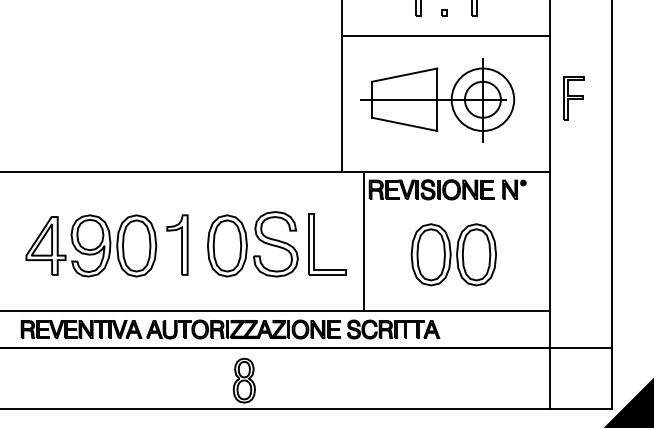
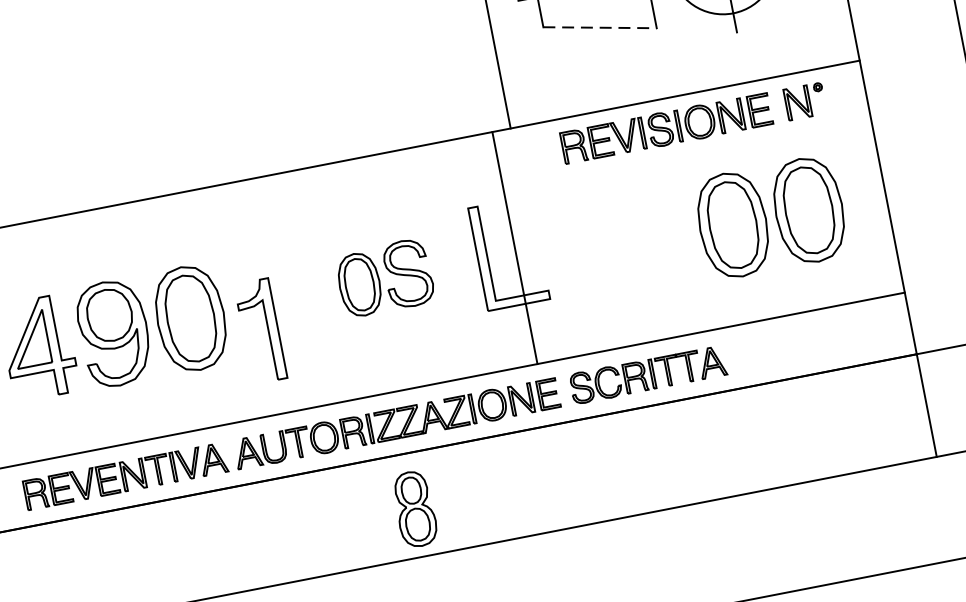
line: (405, 124) -> (601, 27), solid -> dashed
line: (364, 241) -> (515, 247), moved
part: (177, 244) -> (260, 330), moved
part: (252, 244) -> (384, 278), size x0.6
part: (453, 254) -> (770, 217), moved

